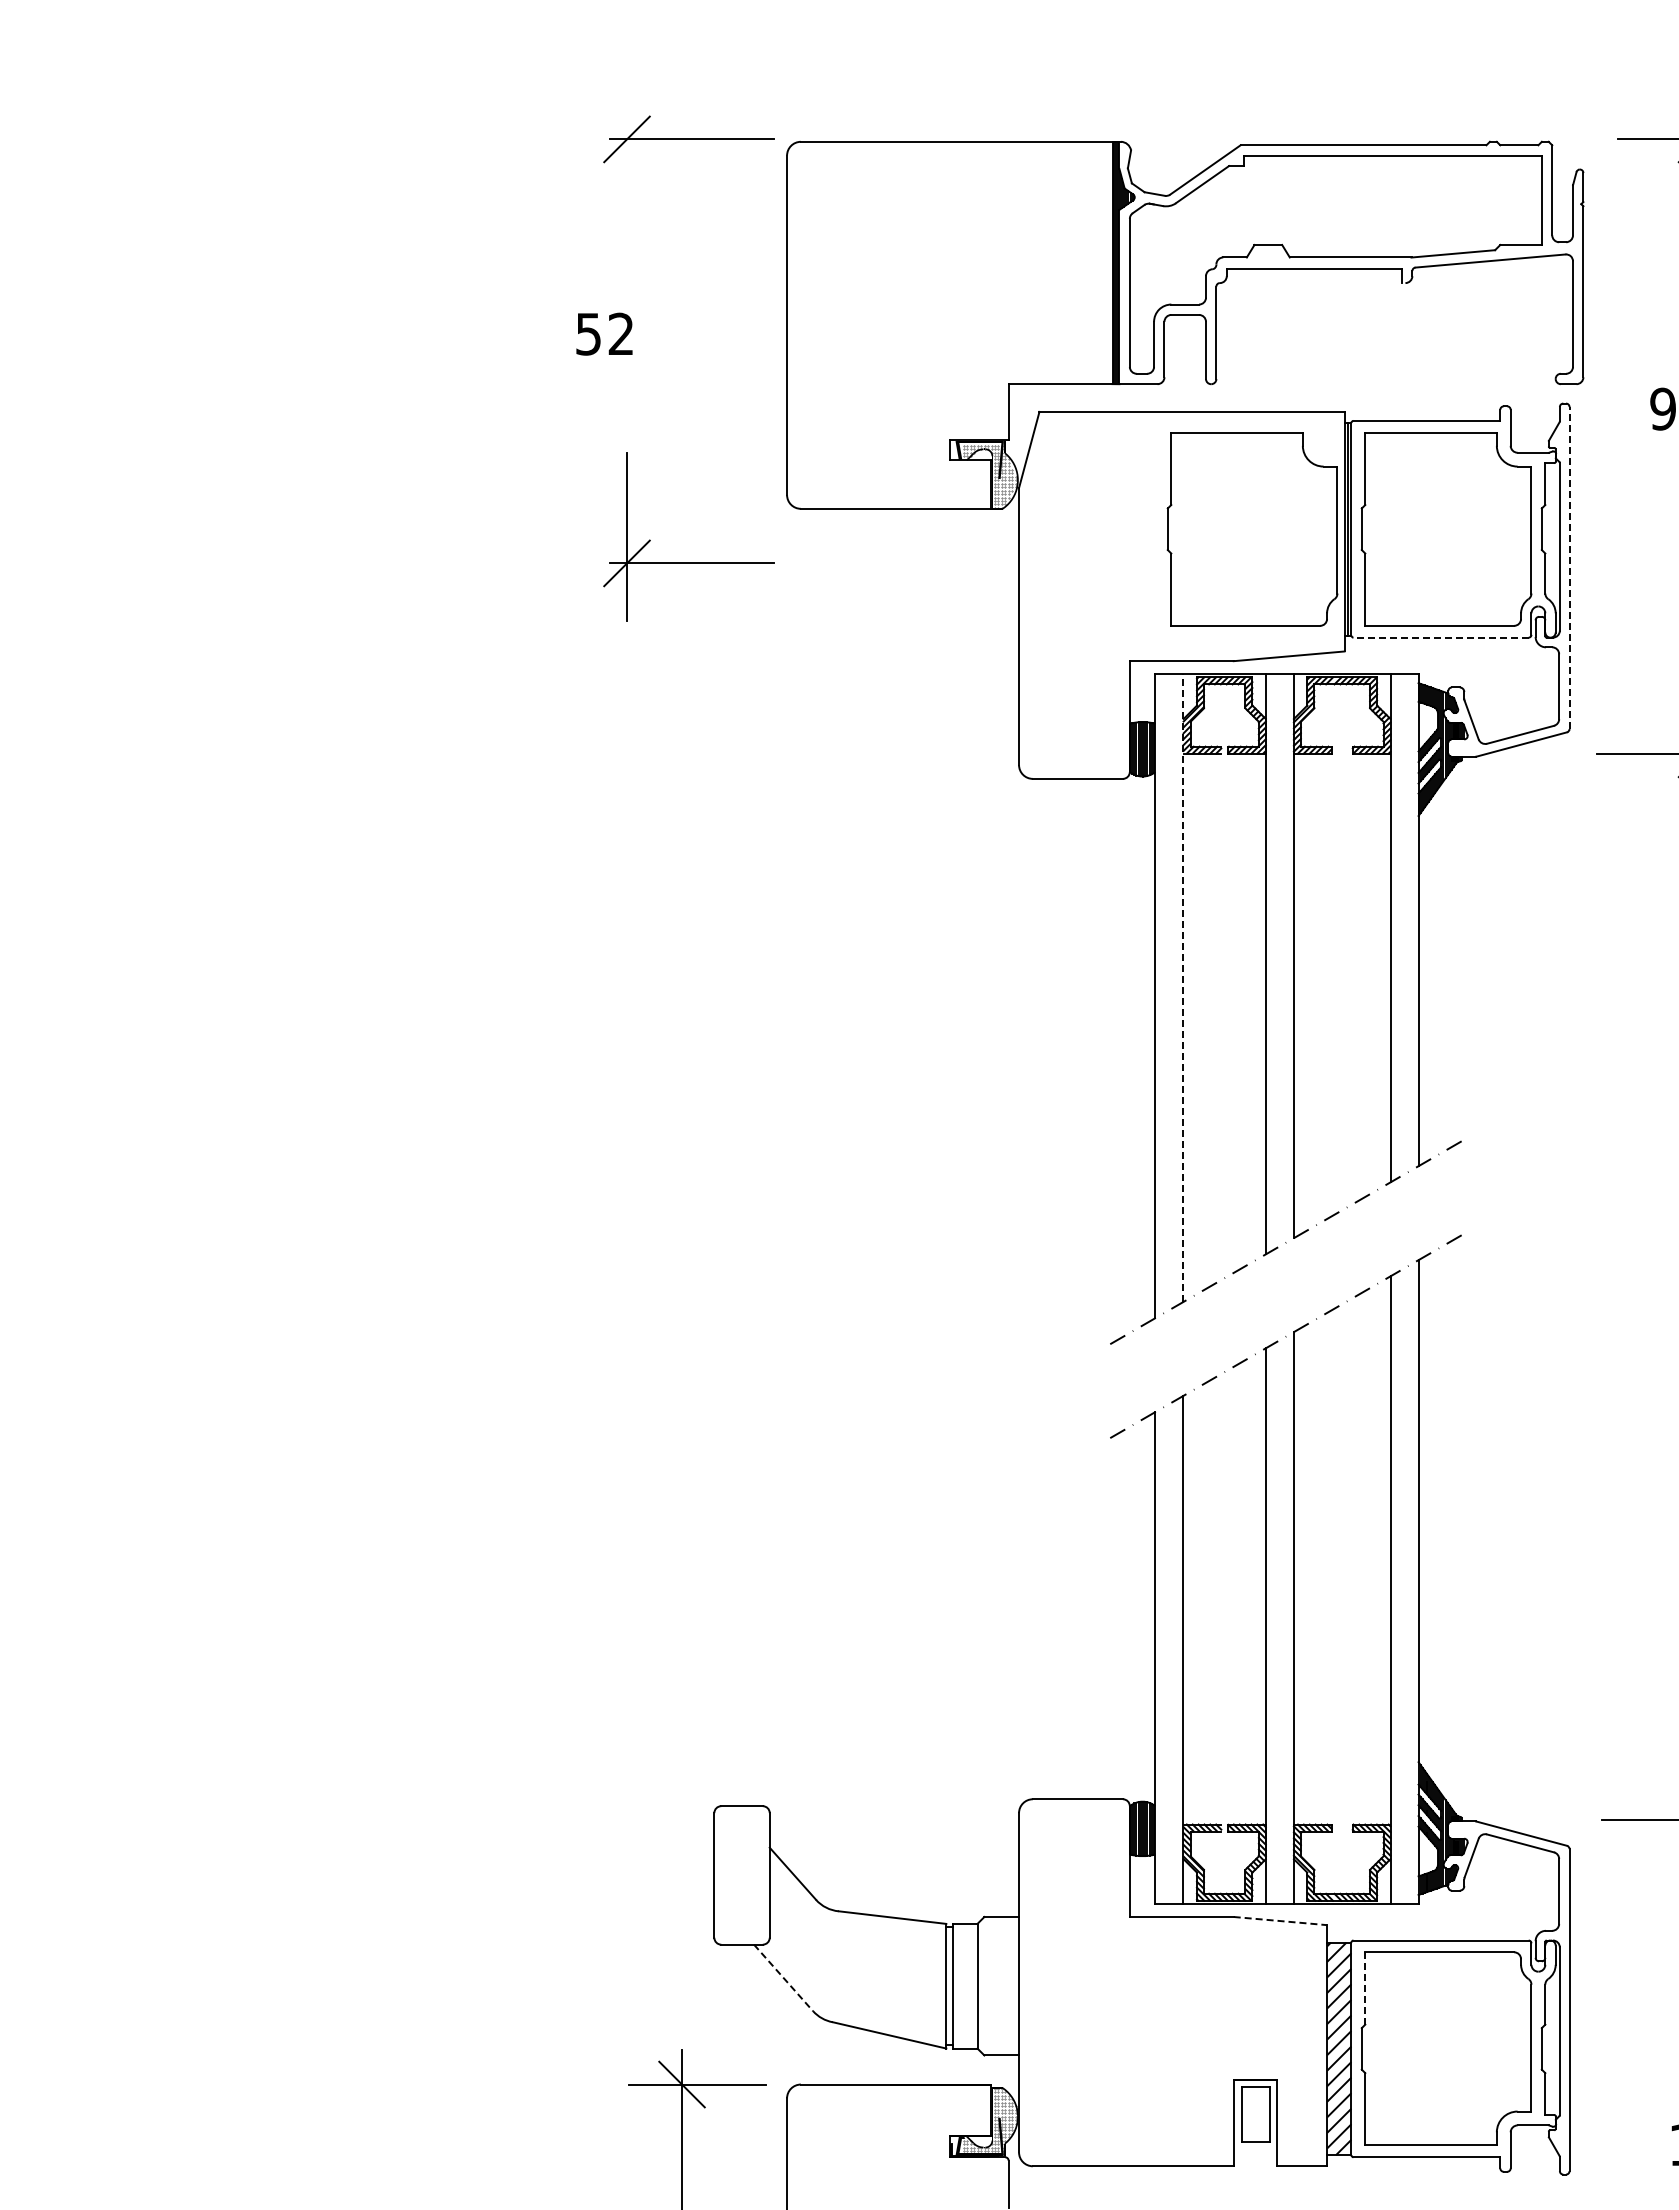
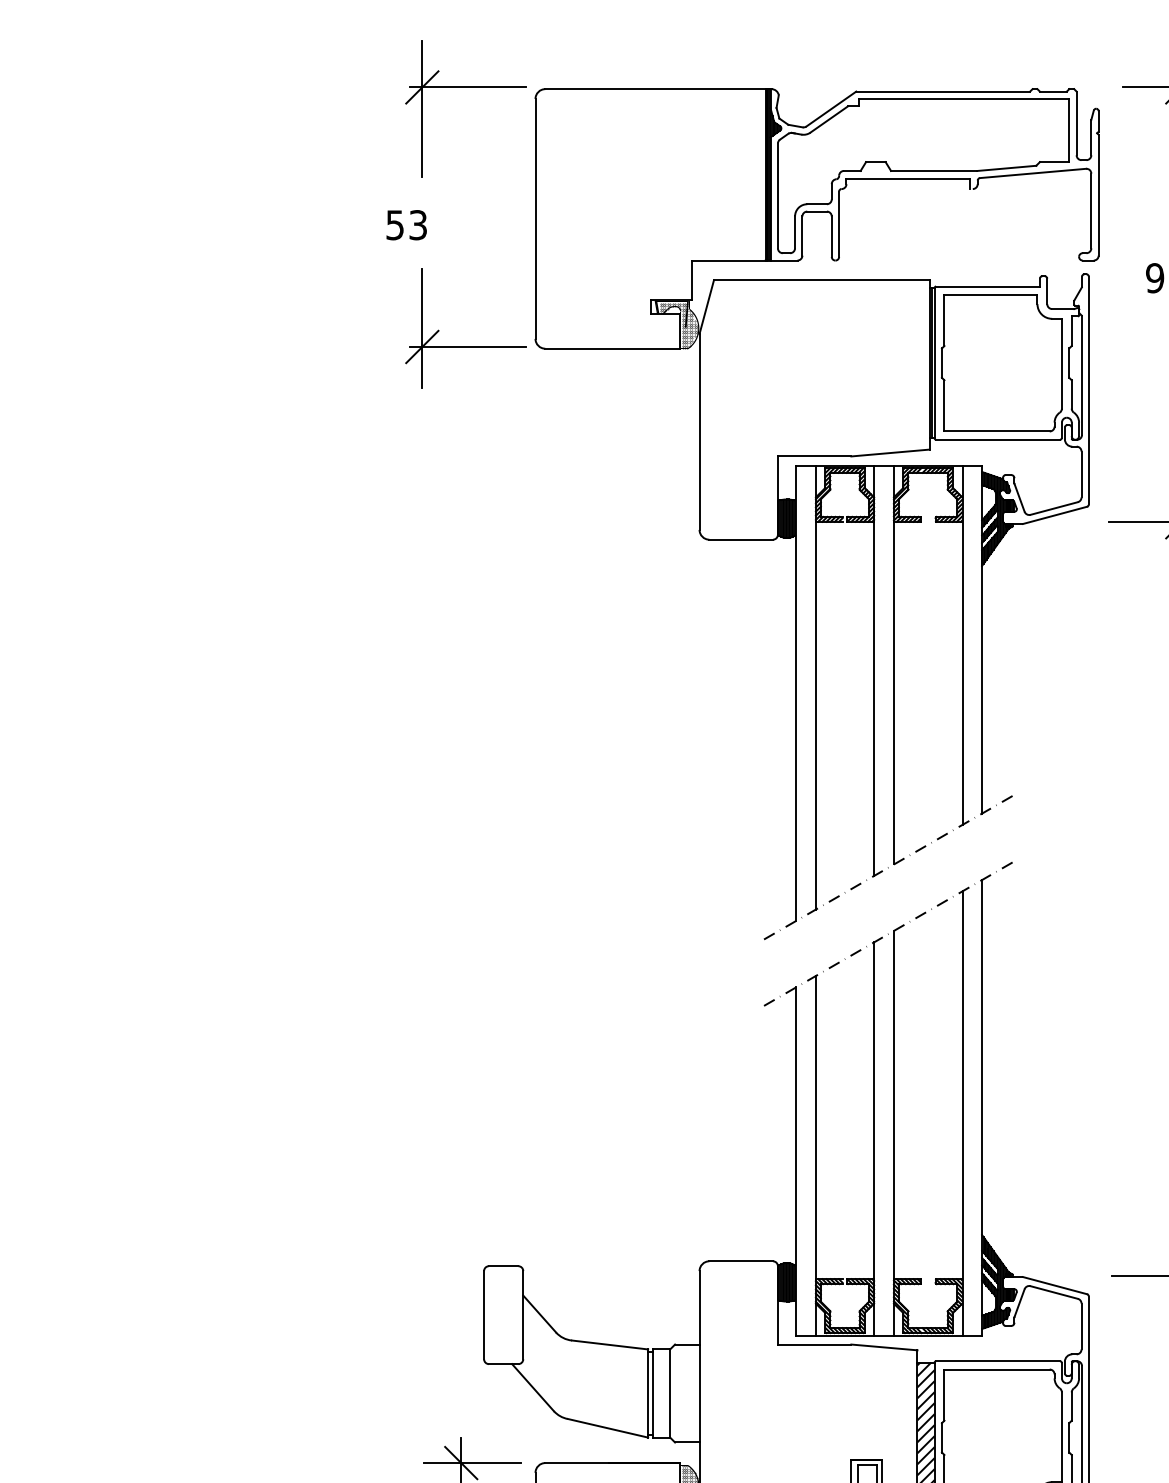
line: (627, 169) -> (422, 108), added
text: (620, 334) -> (417, 225), 52 -> 53
part: (1252, 529) -> (864, 363), removed
part: (688, 562) -> (465, 346), moved
line: (1569, 568) -> (1088, 390), dashed -> solid
line: (1441, 637) -> (998, 439), dashed -> solid
line: (1183, 987) -> (815, 687), dashed -> solid
line: (1280, 1921) -> (884, 1347), dashed -> solid
line: (783, 1978) -> (532, 1388), dashed -> solid
line: (1365, 1988) -> (944, 1395), dashed -> solid

